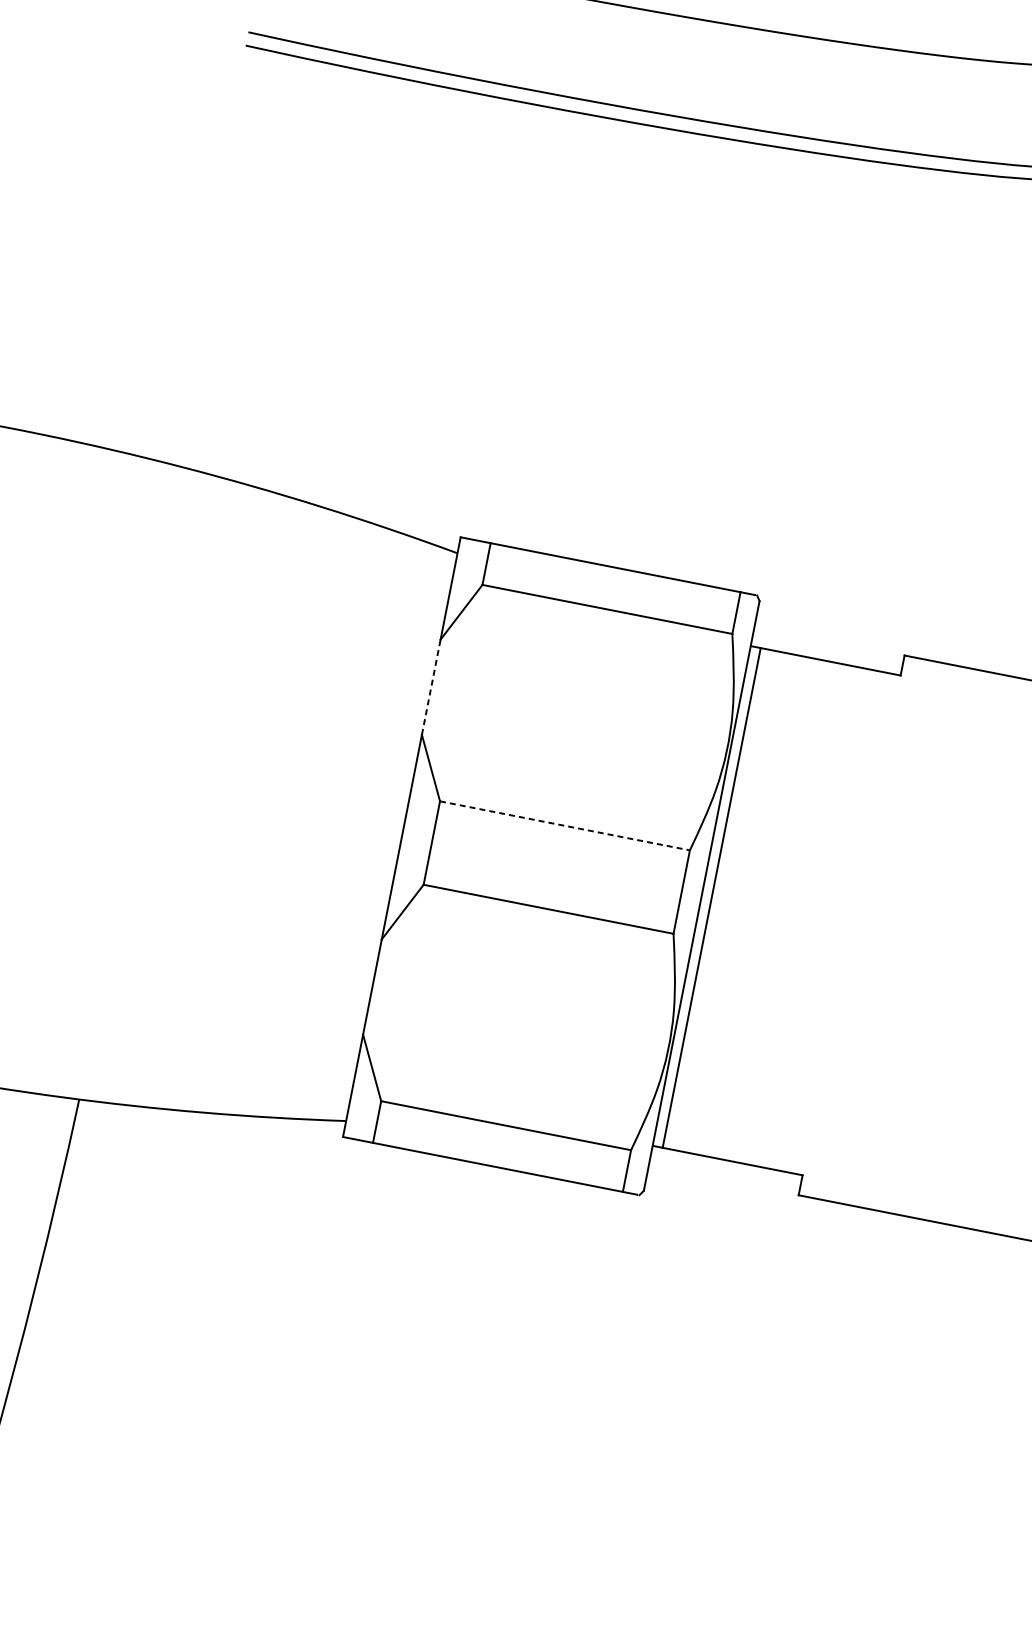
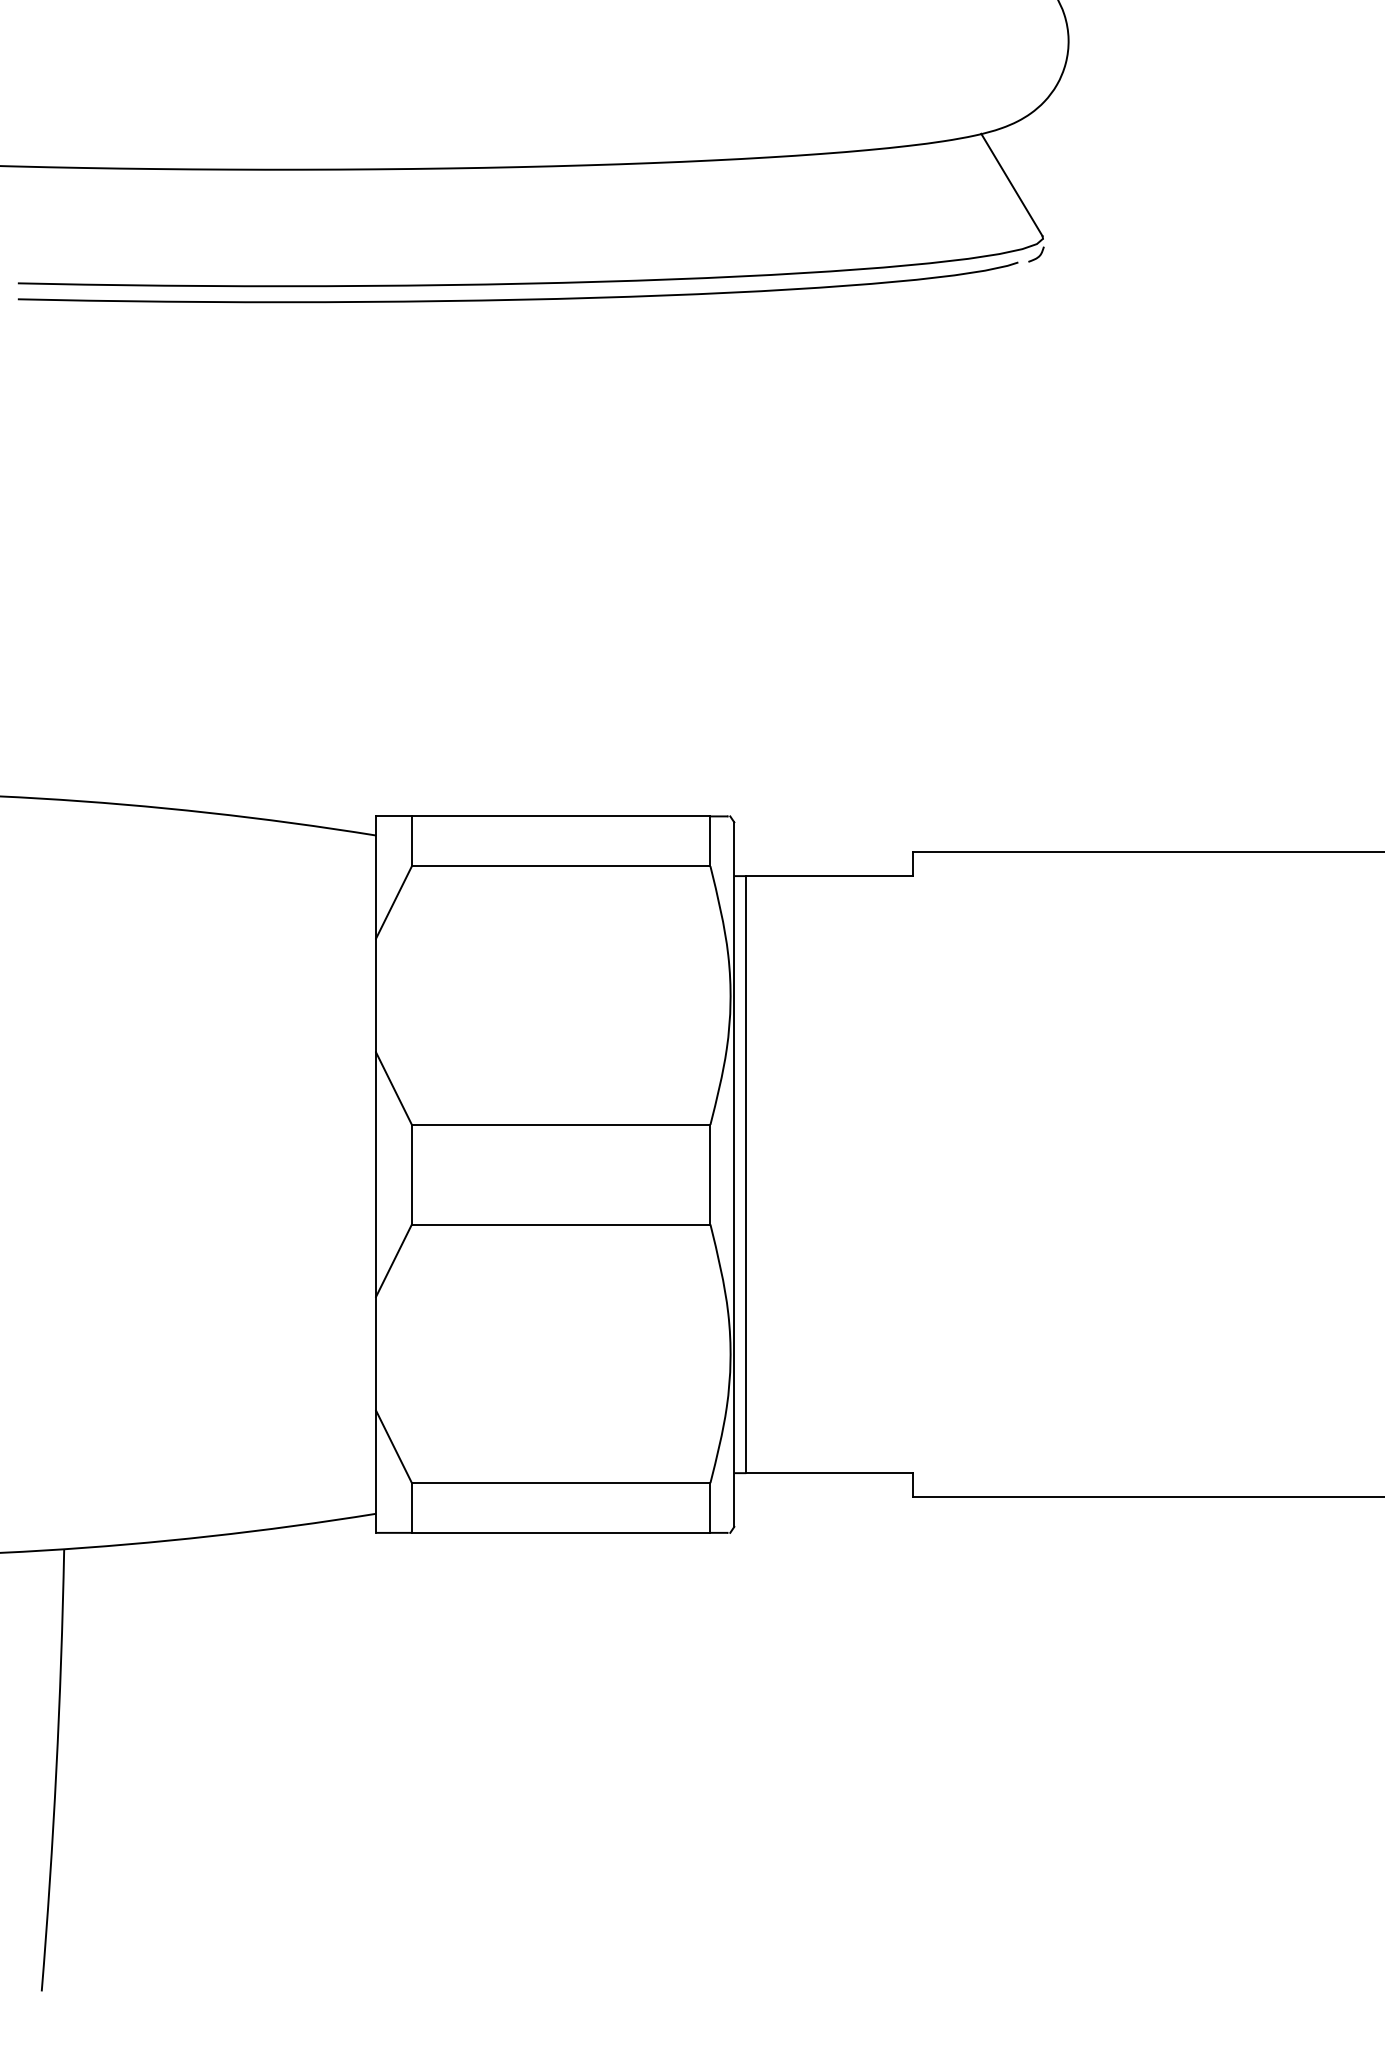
line: (431, 687) -> (376, 995), dashed -> solid
line: (565, 825) -> (561, 1124), dashed -> solid

